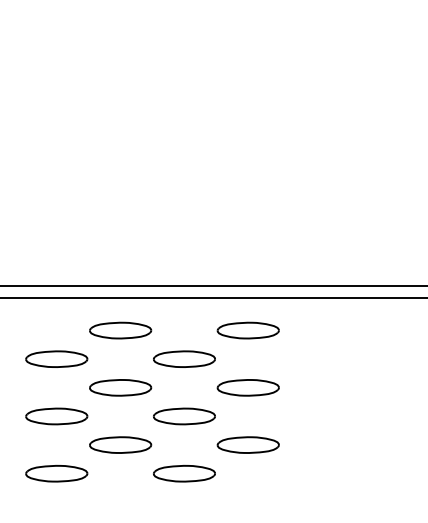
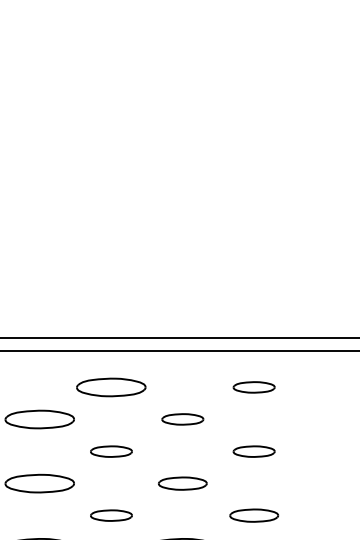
part: (247, 330) -> (253, 387), size x0.6
part: (184, 358) -> (182, 418), size x0.6
part: (120, 387) -> (111, 451), size x0.6
part: (247, 387) -> (253, 451), size x0.6
part: (184, 416) -> (182, 483), size x0.7
part: (120, 444) -> (111, 515), size x0.6
part: (247, 444) -> (253, 515), size x0.7

